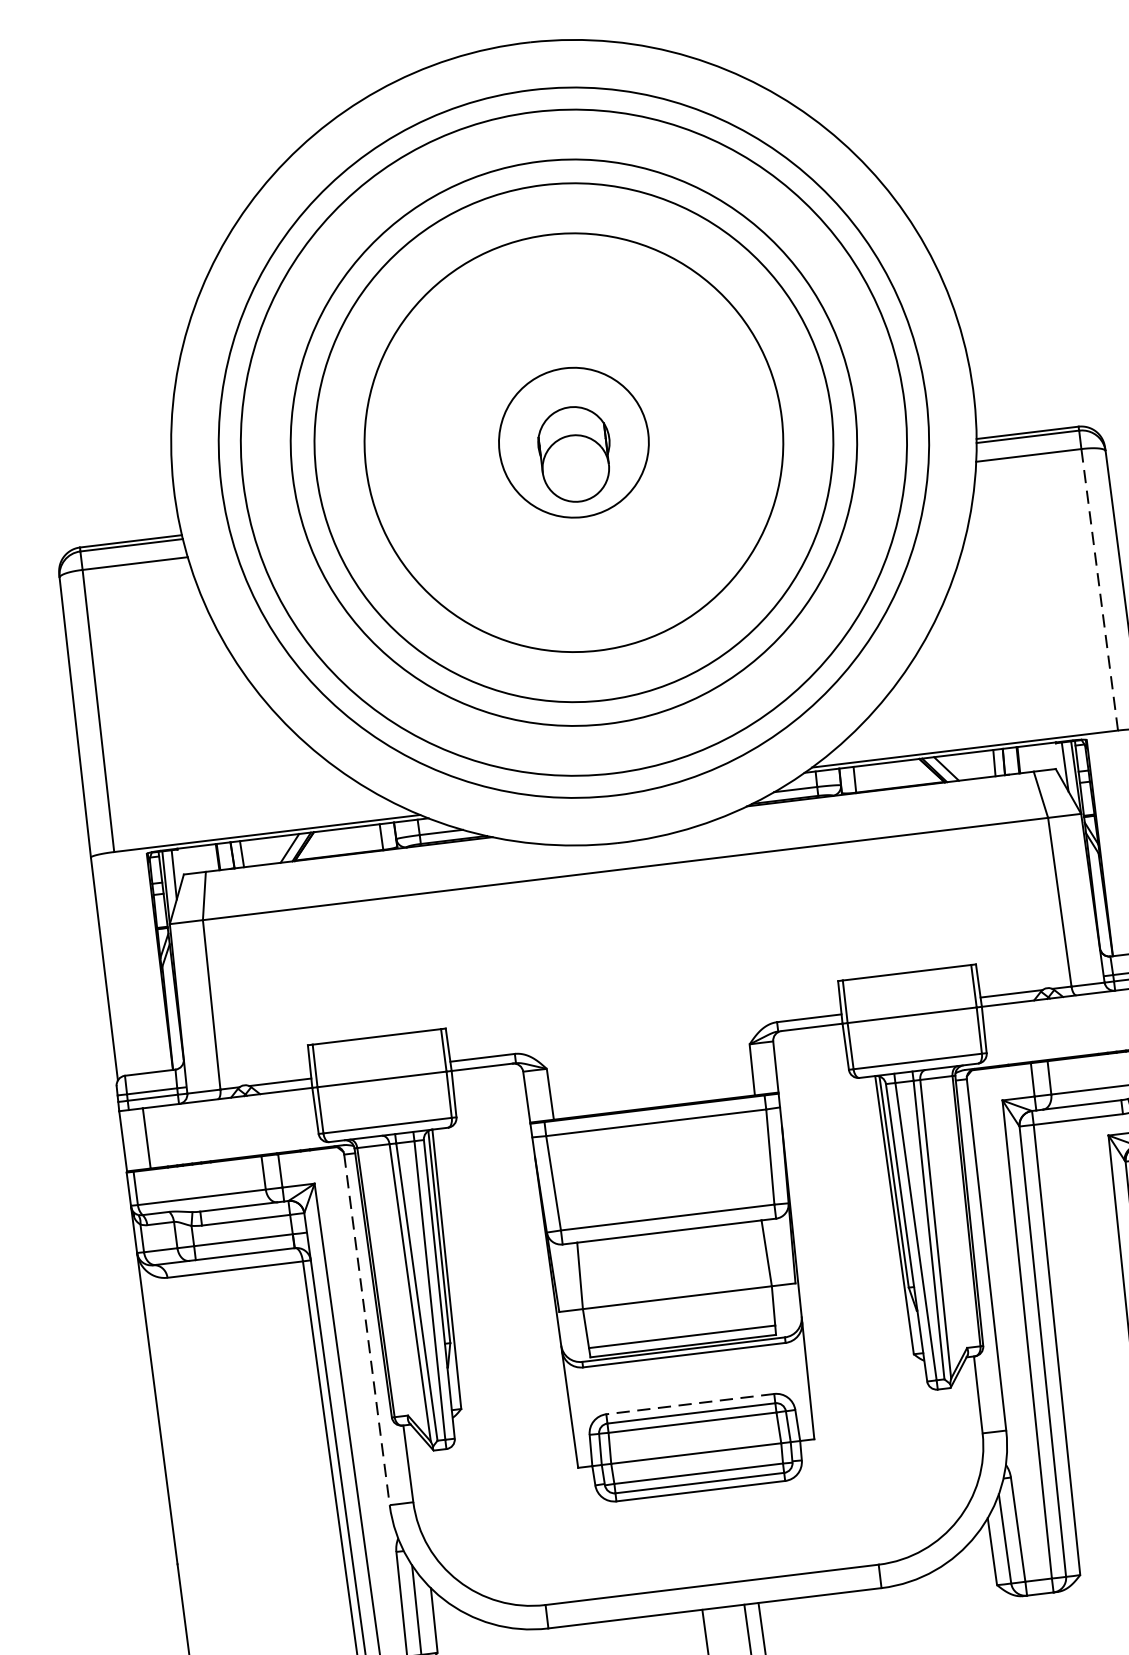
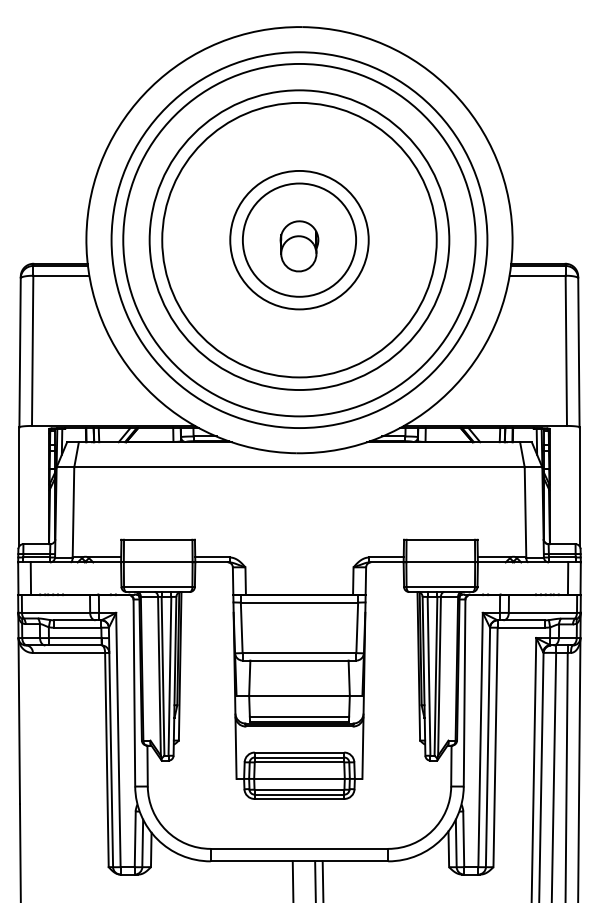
circle: (573, 441) -> (299, 239), size x0.62
circle: (573, 441) -> (299, 239), size x1.43
line: (1099, 589) -> (566, 350), dashed -> solid
line: (367, 1330) -> (134, 693), dashed -> solid
line: (690, 1403) -> (299, 752), dashed -> solid

